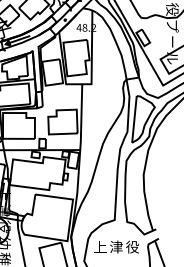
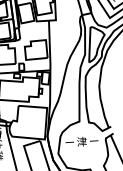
text: (100, 246) -> (69, 142), 上 -> ー
text: (132, 246) -> (94, 140), 役 -> ー

